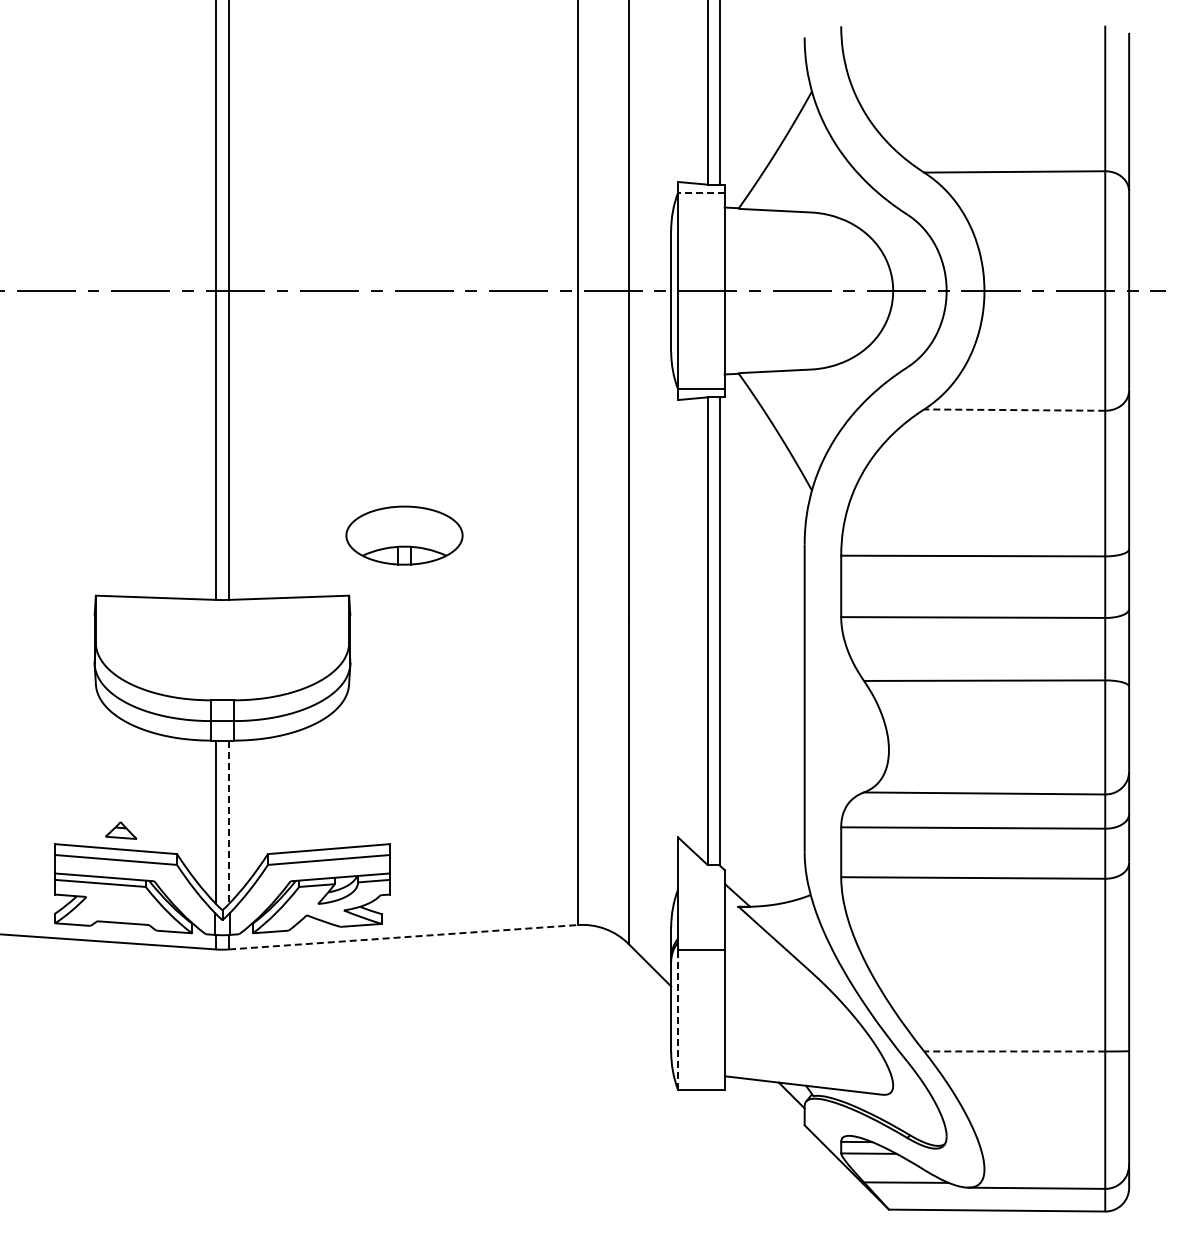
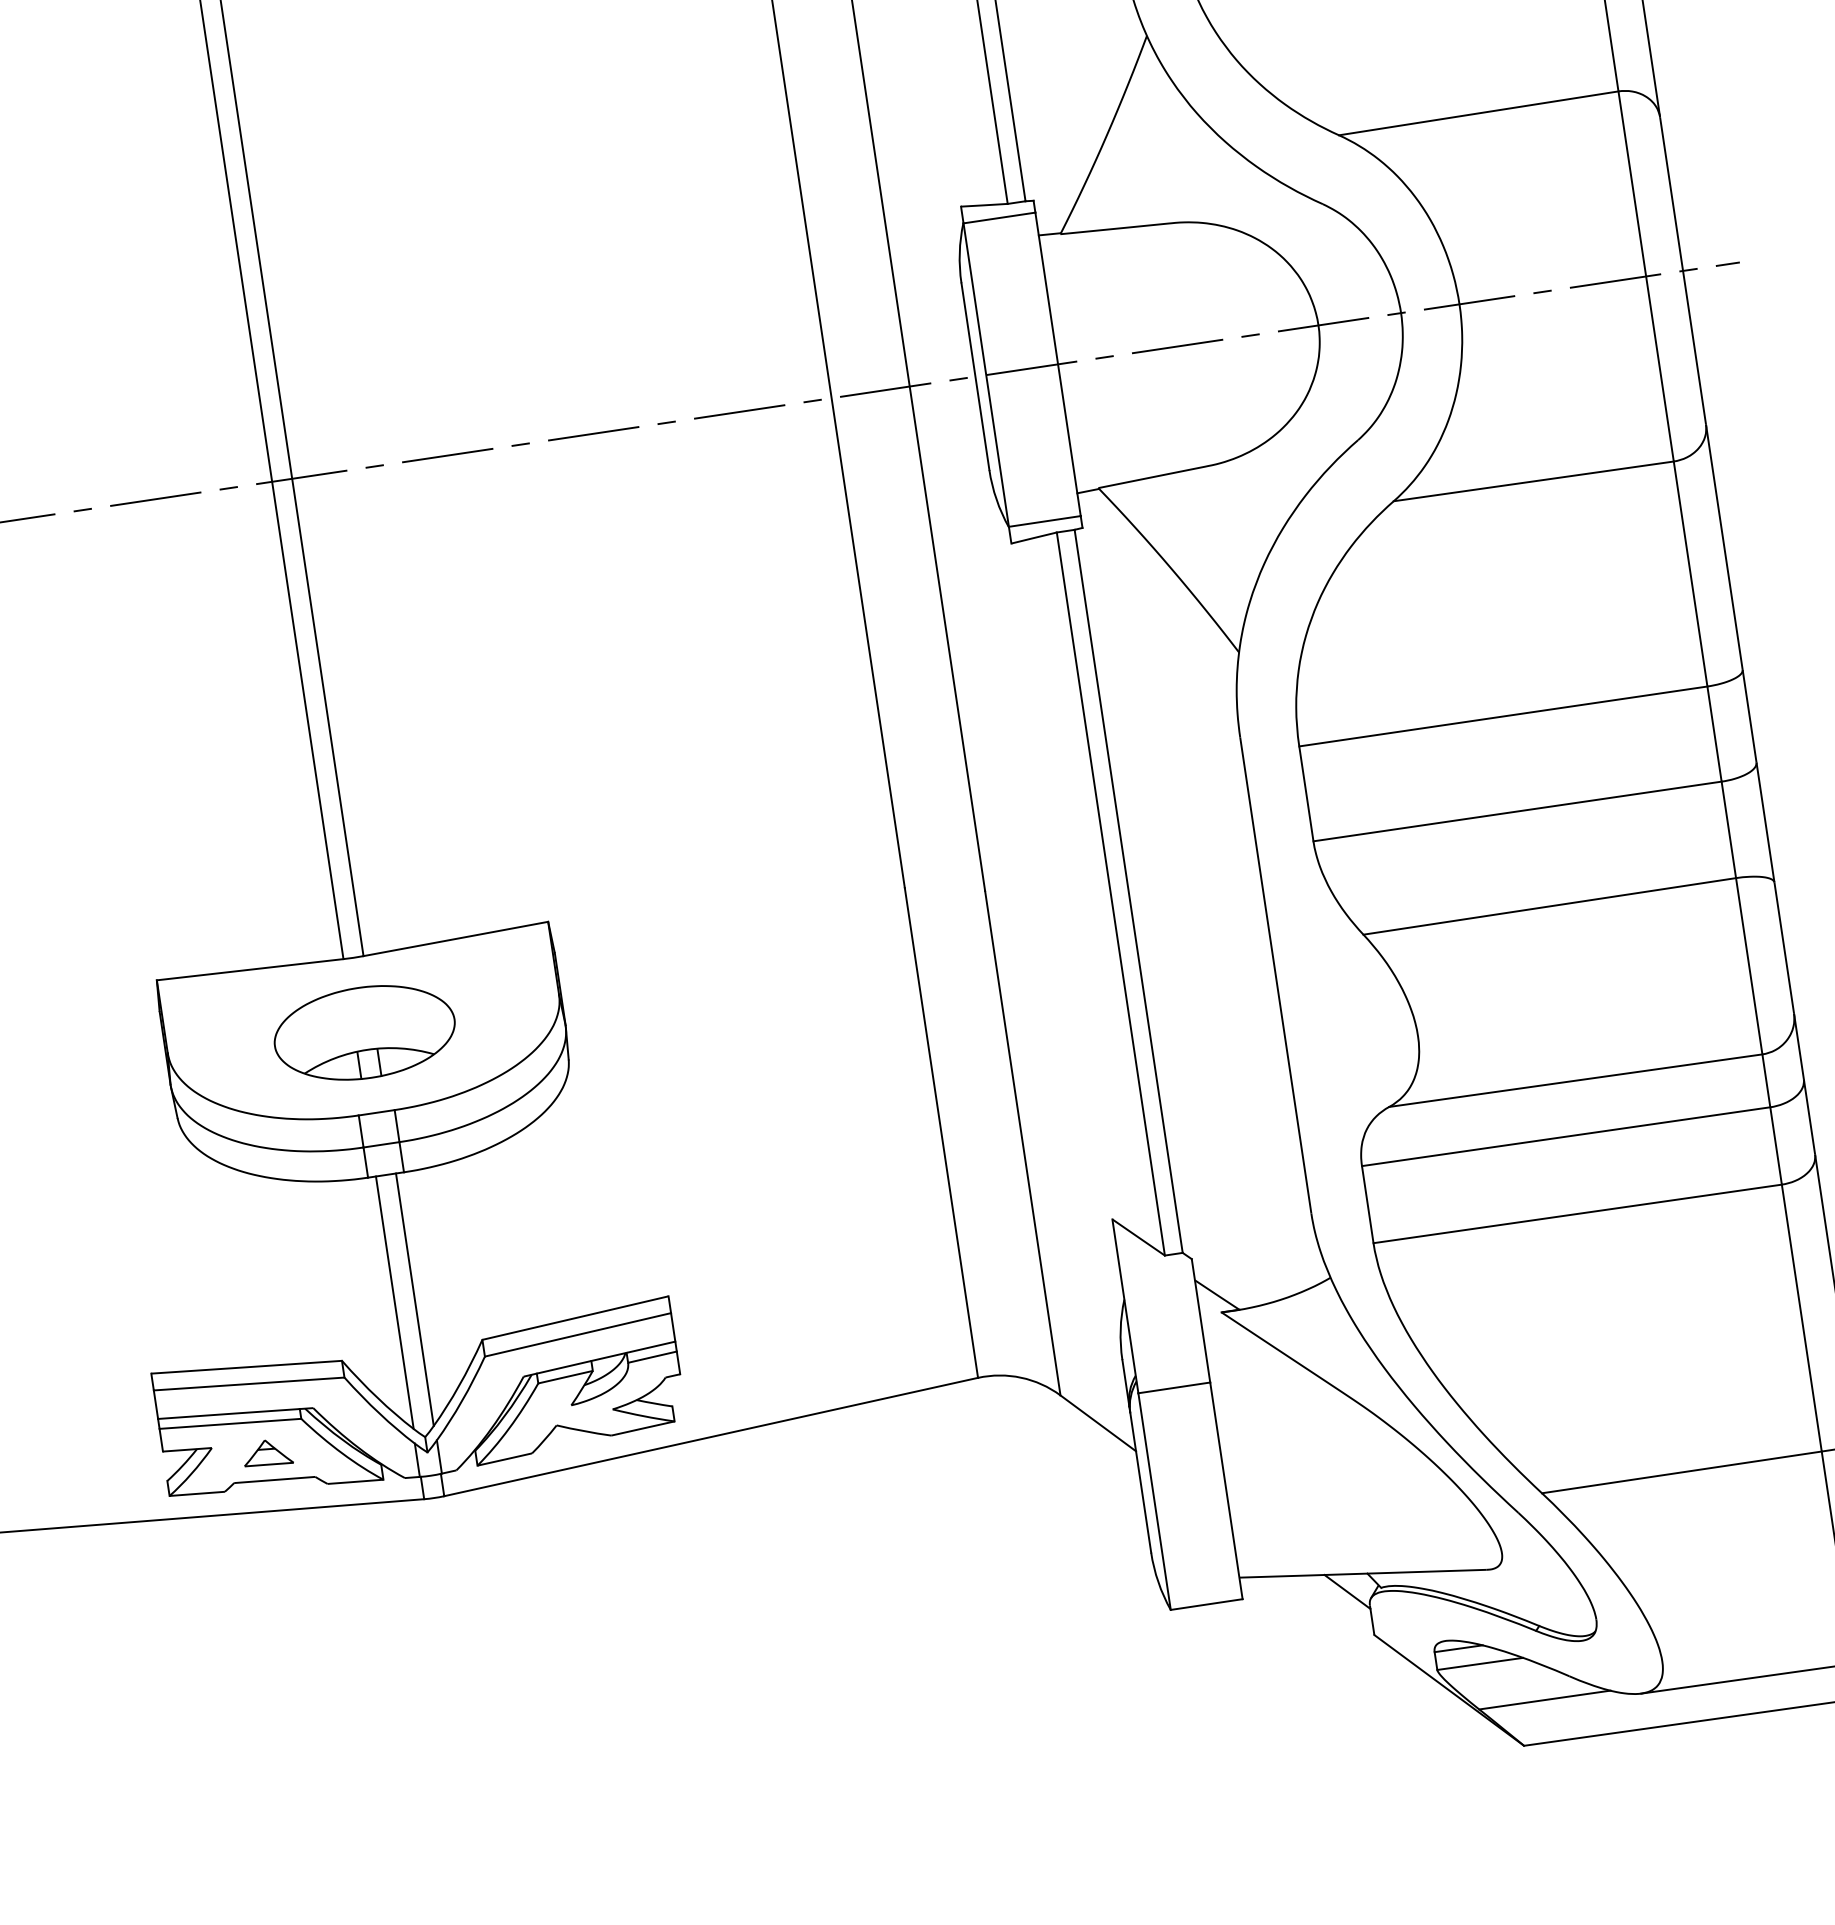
line: (700, 192) -> (997, 217), dashed -> solid
line: (1014, 410) -> (1533, 482), dashed -> solid
part: (404, 535) -> (364, 1032), moved
line: (228, 822) -> (414, 1300), dashed -> solid
part: (121, 830) -> (268, 1453), moved
line: (403, 937) -> (711, 1437), dashed -> solid
line: (678, 1019) -> (1154, 1500), dashed -> solid
line: (1014, 1051) -> (1681, 1472), dashed -> solid

